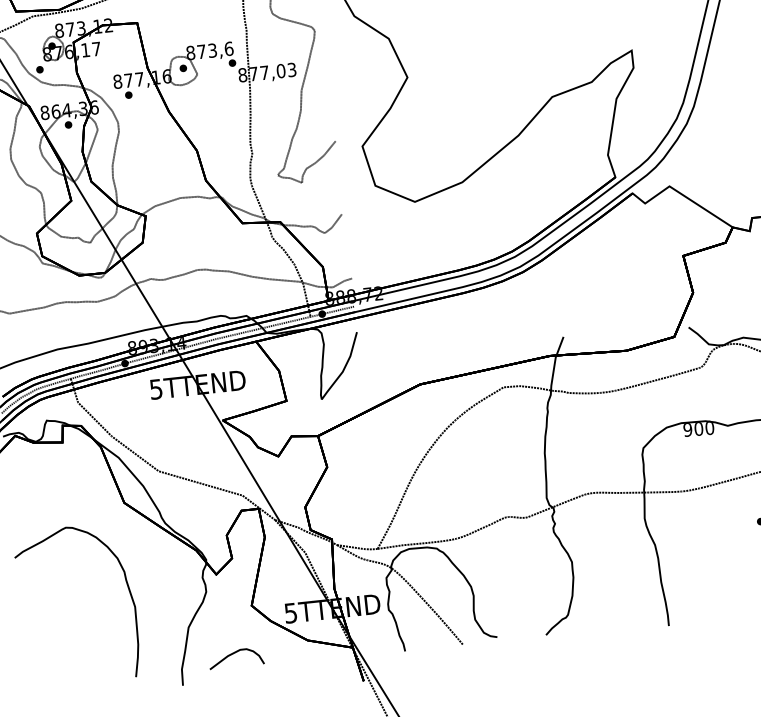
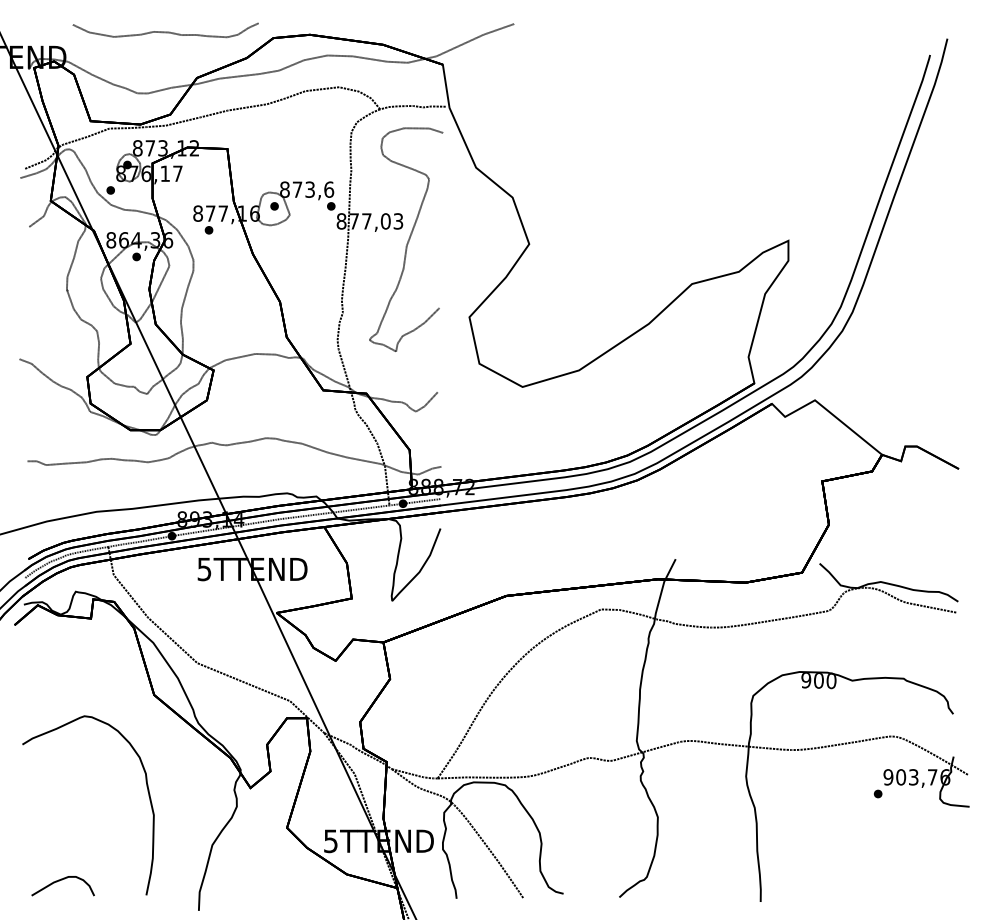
part: (235, 658) -> (62, 886), moved

